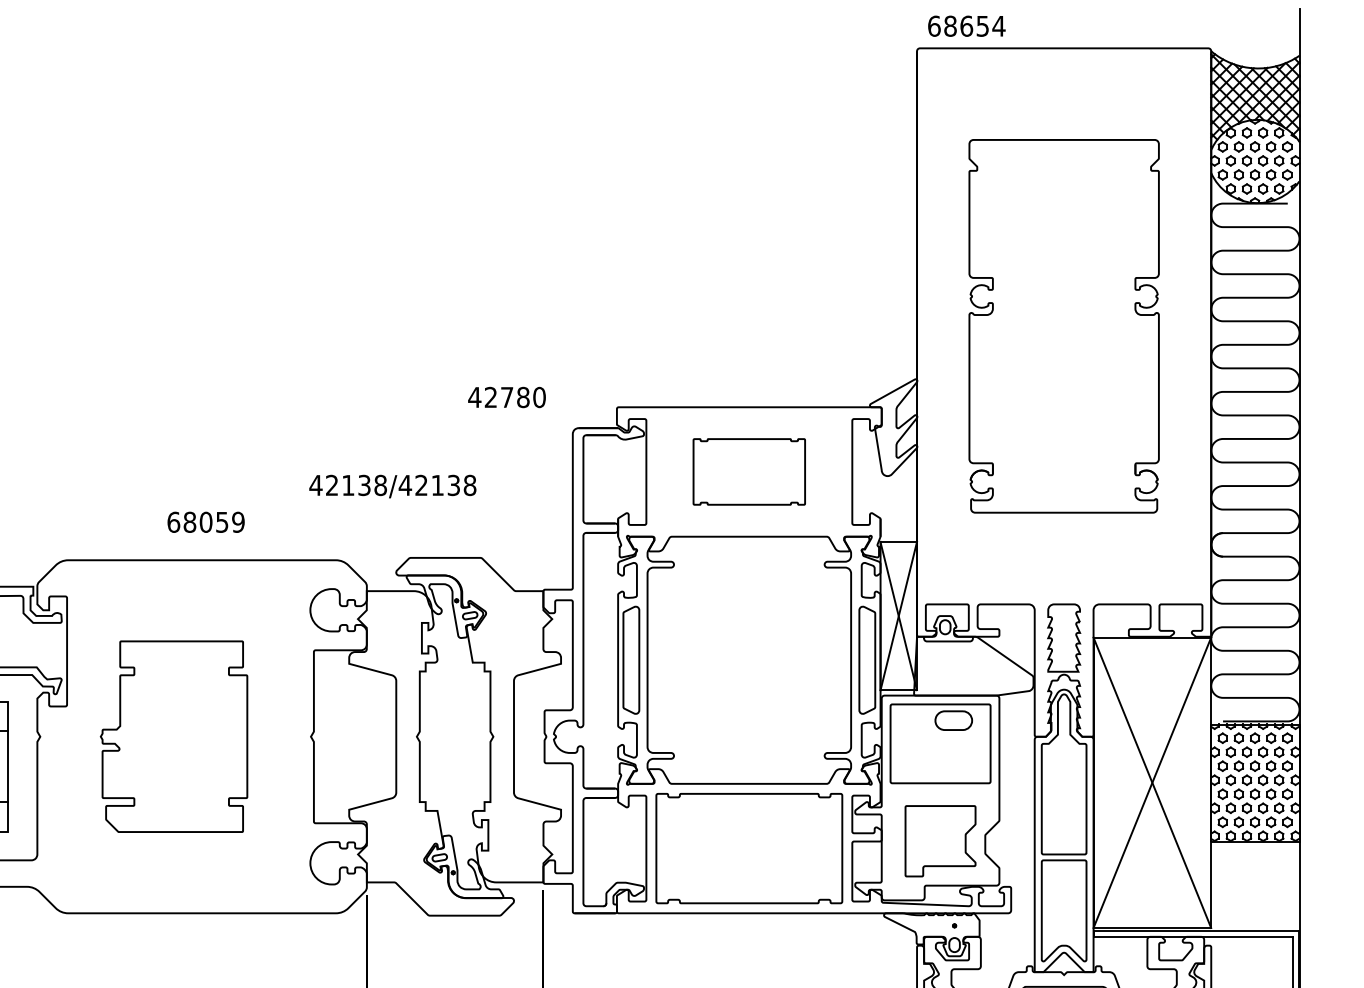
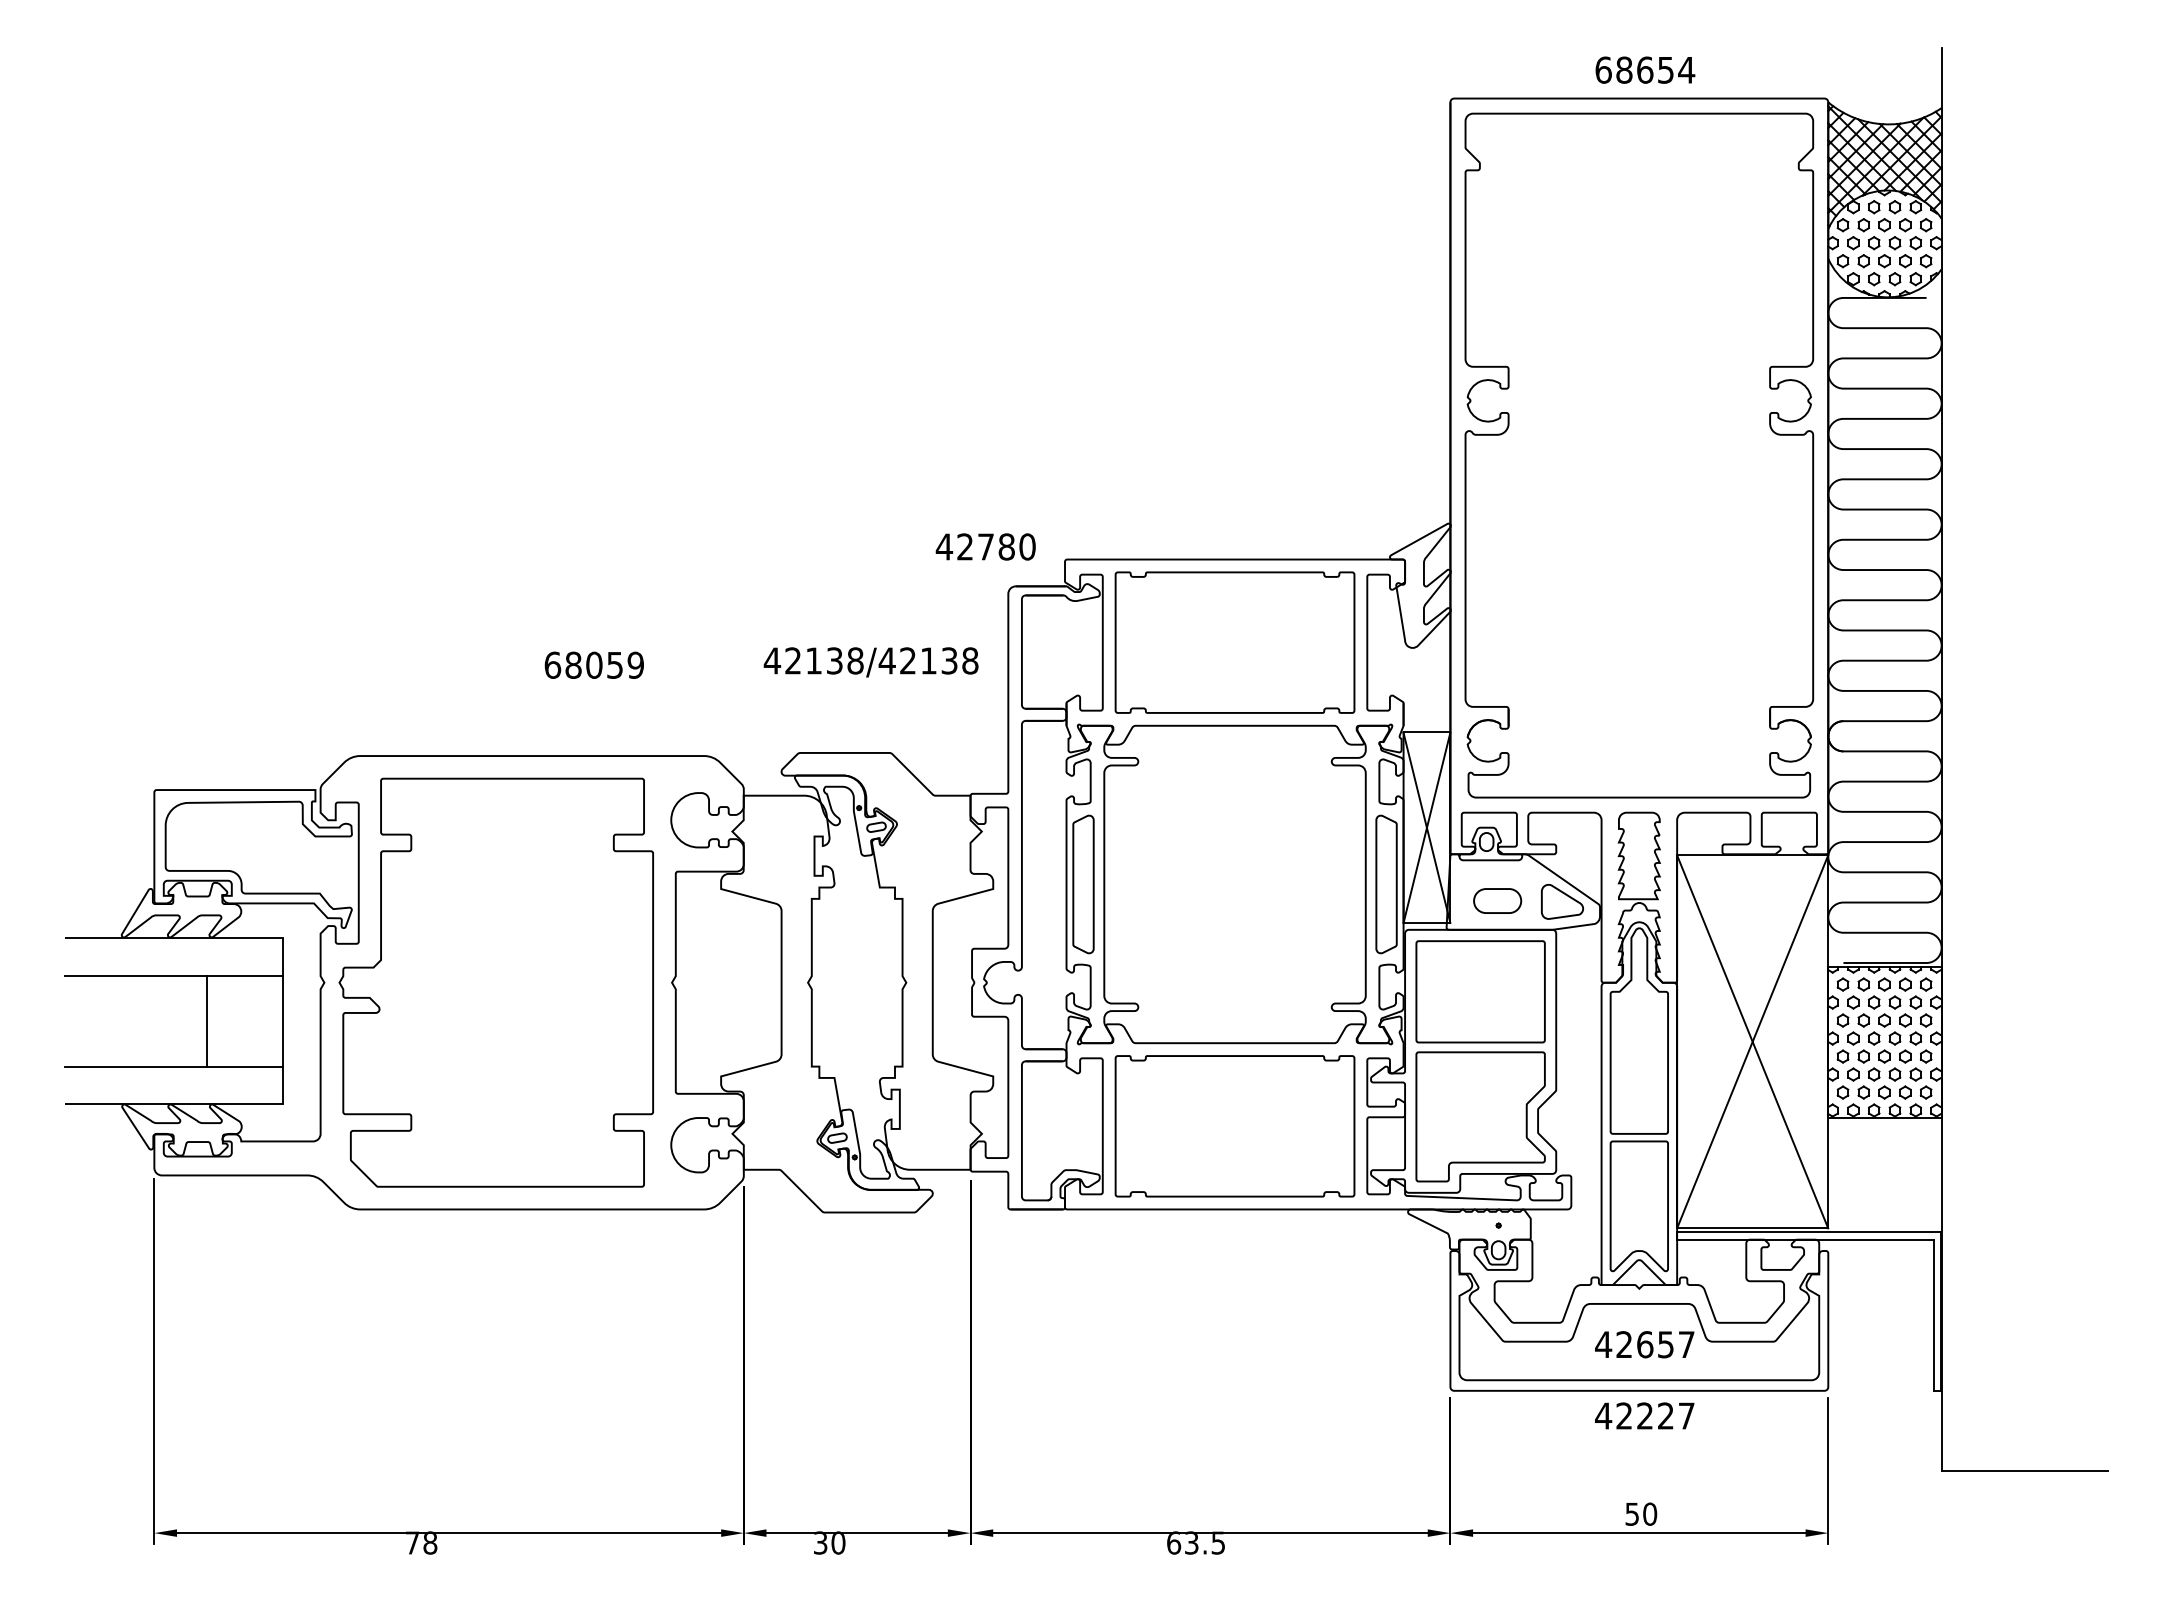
text: (966, 25) -> (1645, 69), moved
part: (1064, 326) -> (1639, 455), size x1.43
text: (506, 397) -> (985, 546), moved
part: (748, 471) -> (1234, 642), size x1.67
text: (392, 486) -> (870, 662), moved
text: (205, 521) -> (593, 664), moved
part: (1004, 673) -> (1562, 901), added
part: (953, 720) -> (1497, 900), moved
part: (173, 736) -> (495, 982), size x1.67
part: (940, 840) -> (1480, 1116), size x1.43

